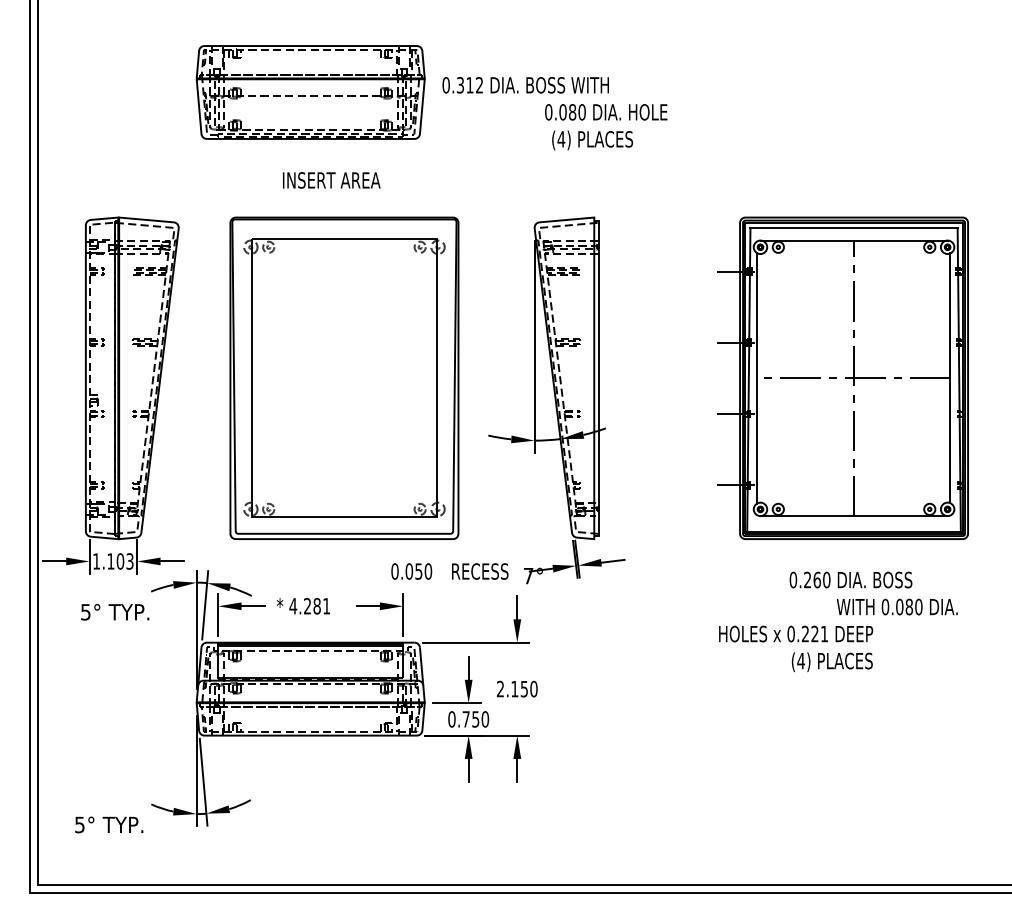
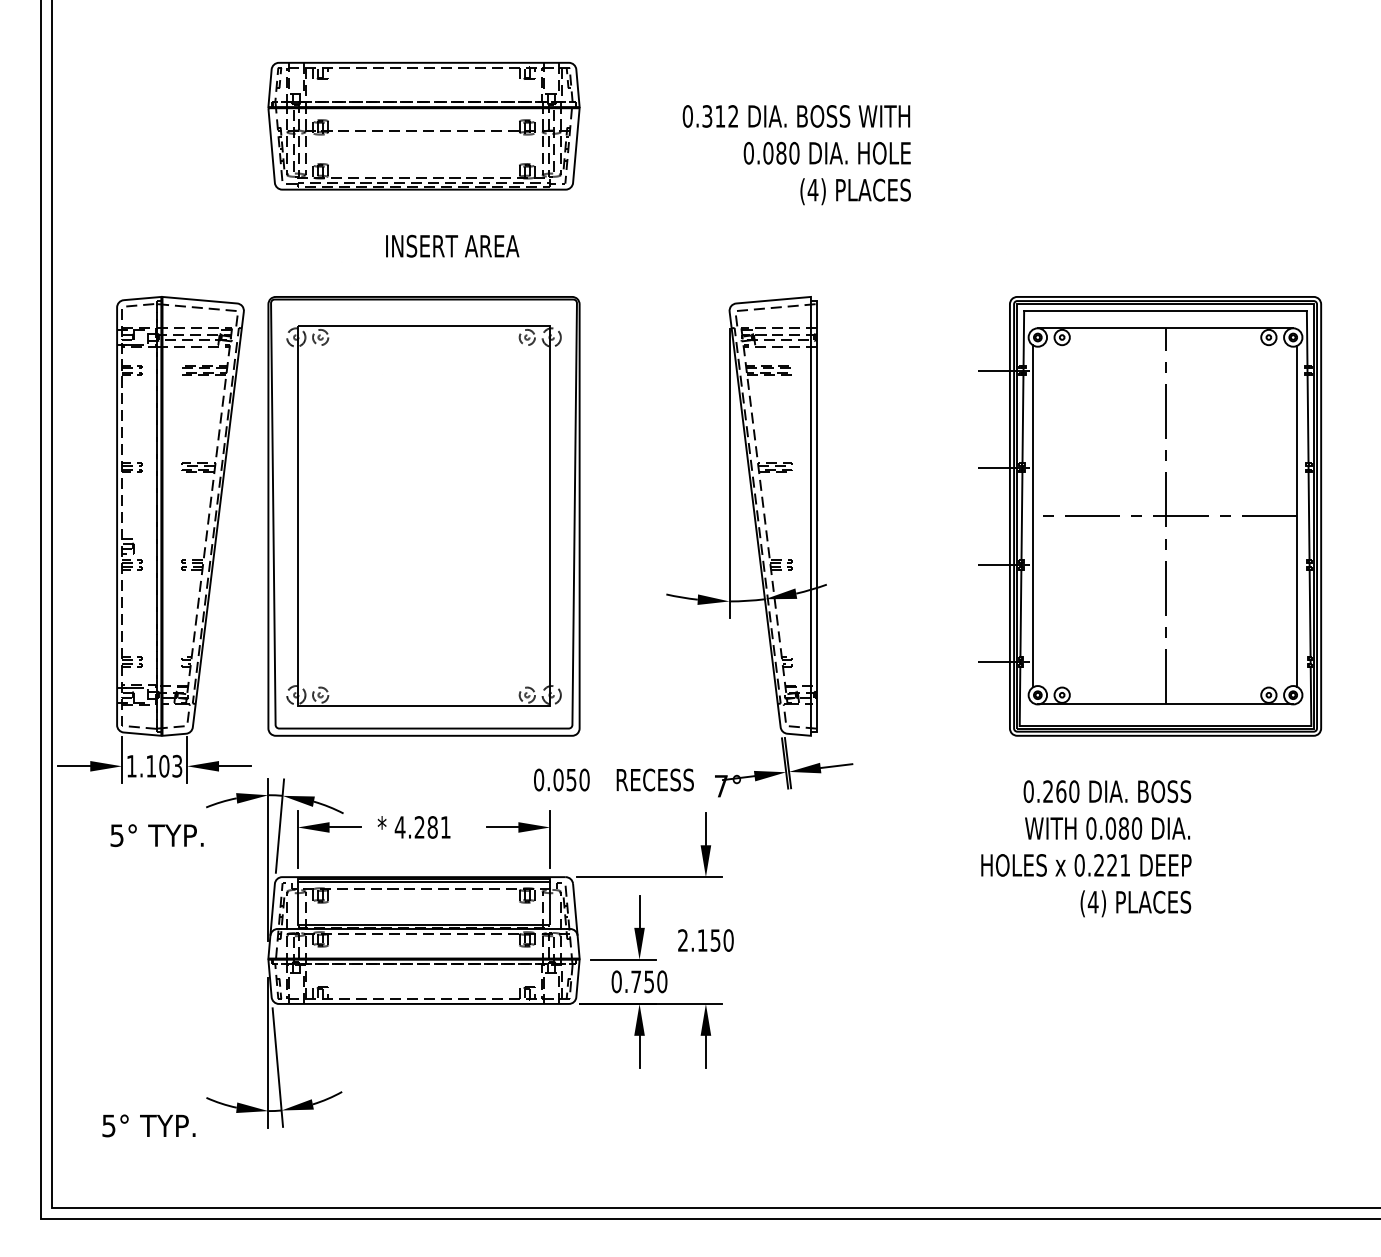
text: (525, 85) -> (796, 116), moved
text: (592, 140) -> (855, 191), moved
part: (344, 378) -> (423, 516), moved
text: (851, 579) -> (1107, 791), moved
text: (897, 607) -> (1107, 828), moved

